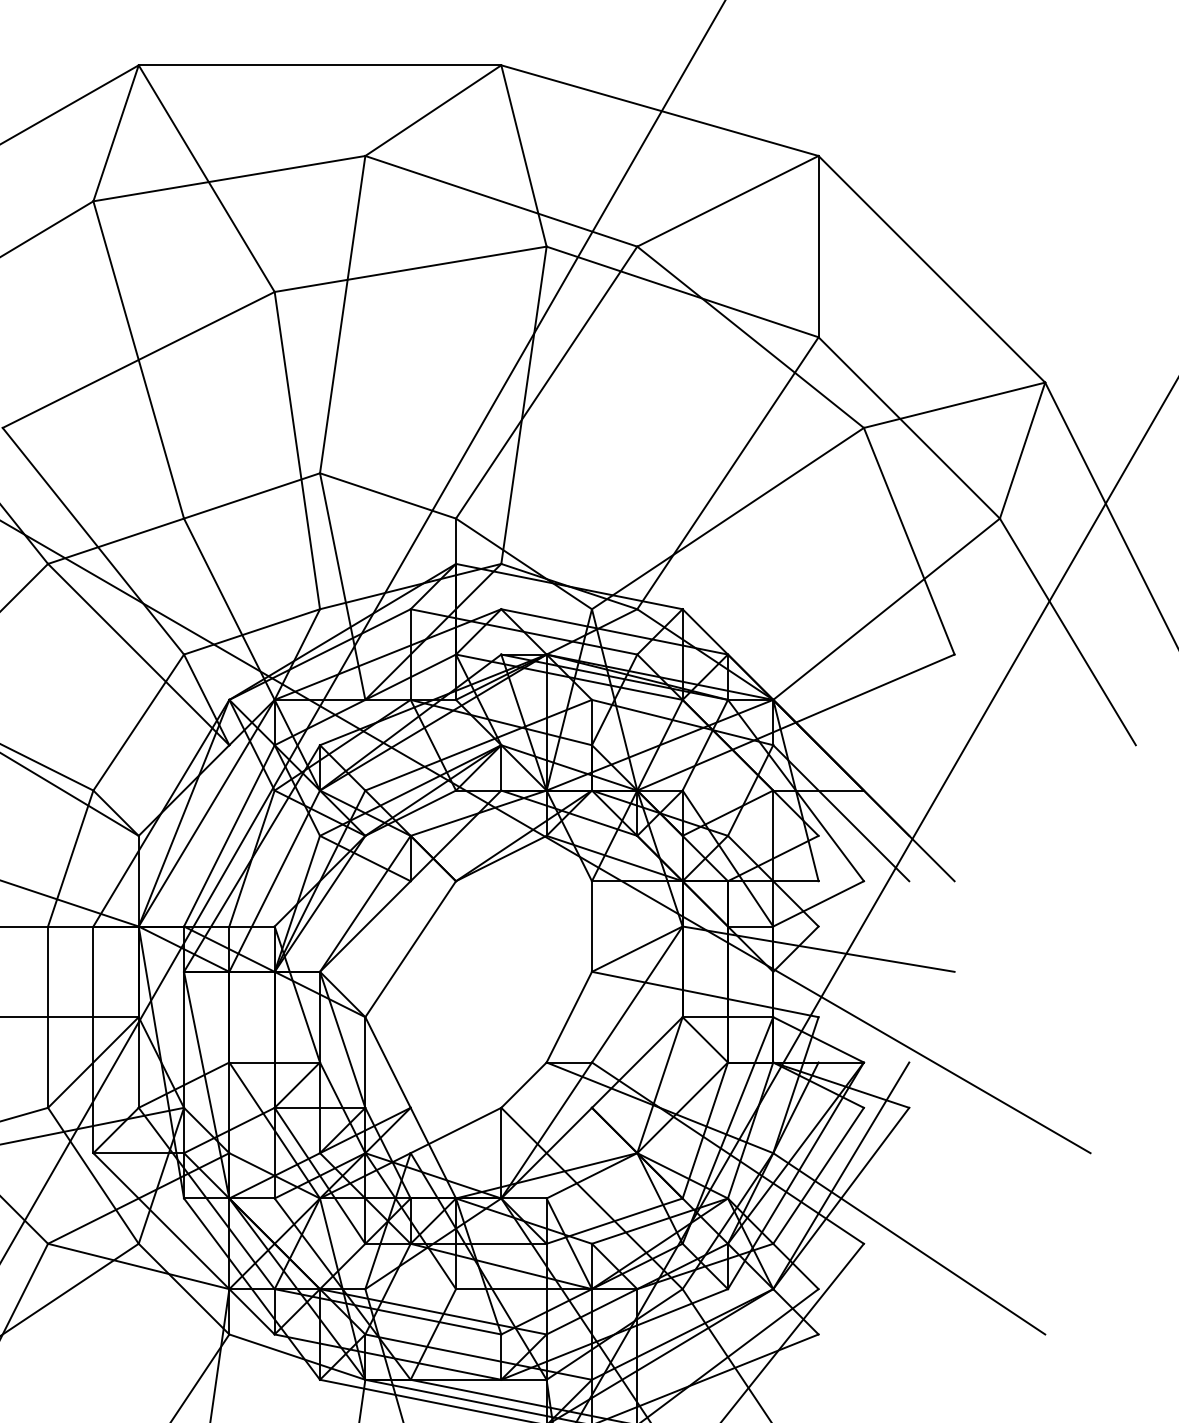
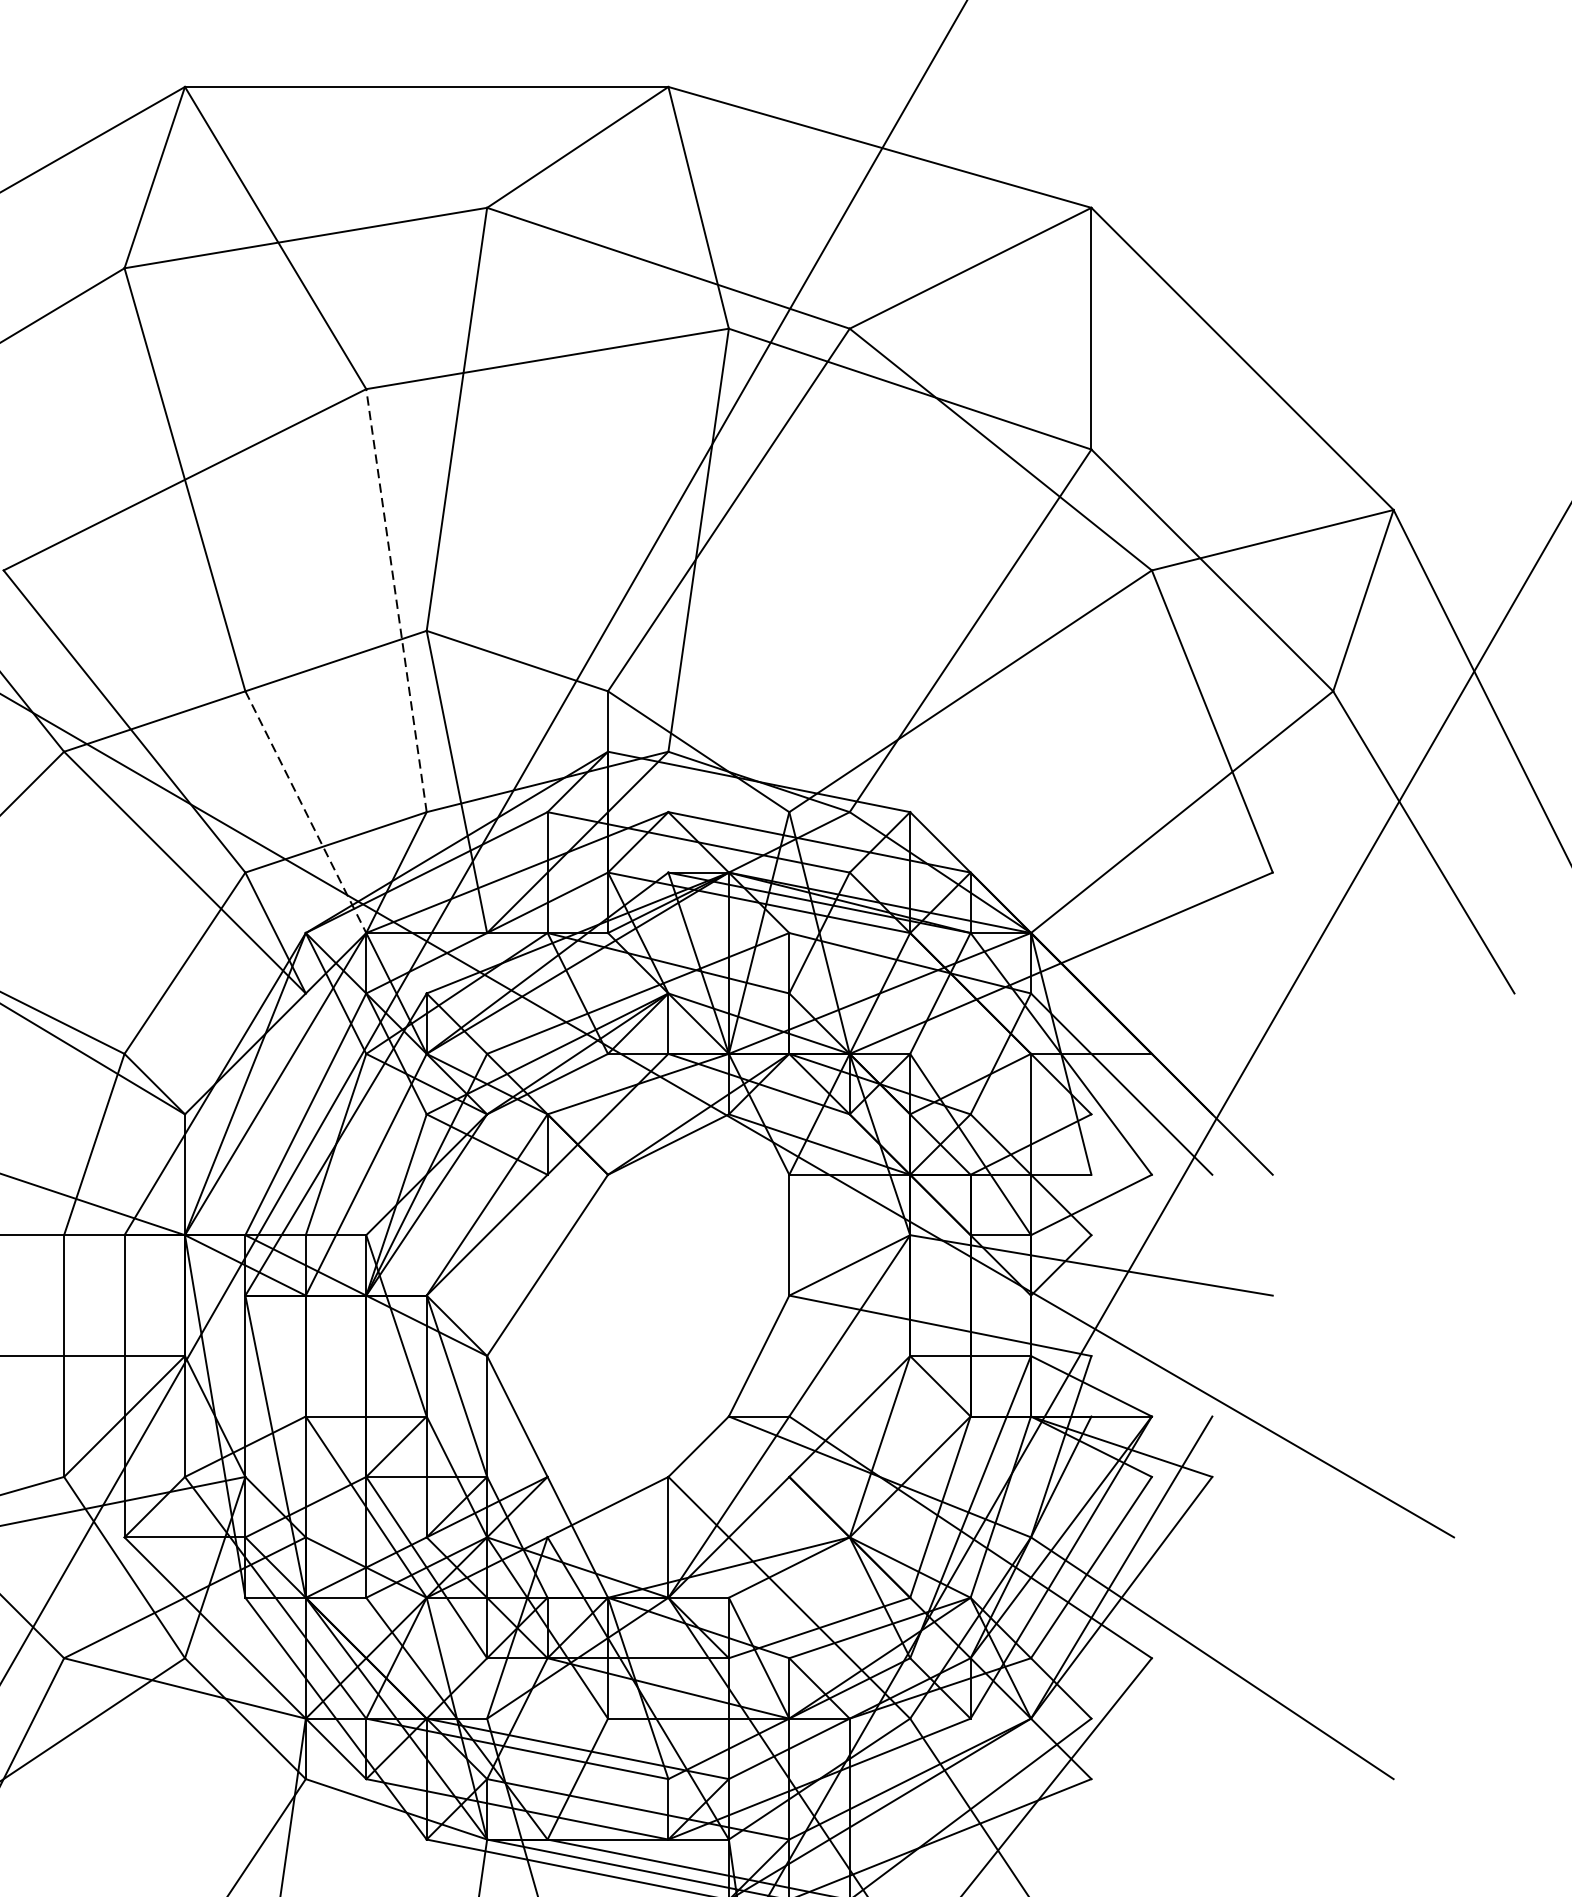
line: (297, 450) -> (396, 600), solid -> dashed
line: (229, 609) -> (306, 812), solid -> dashed

